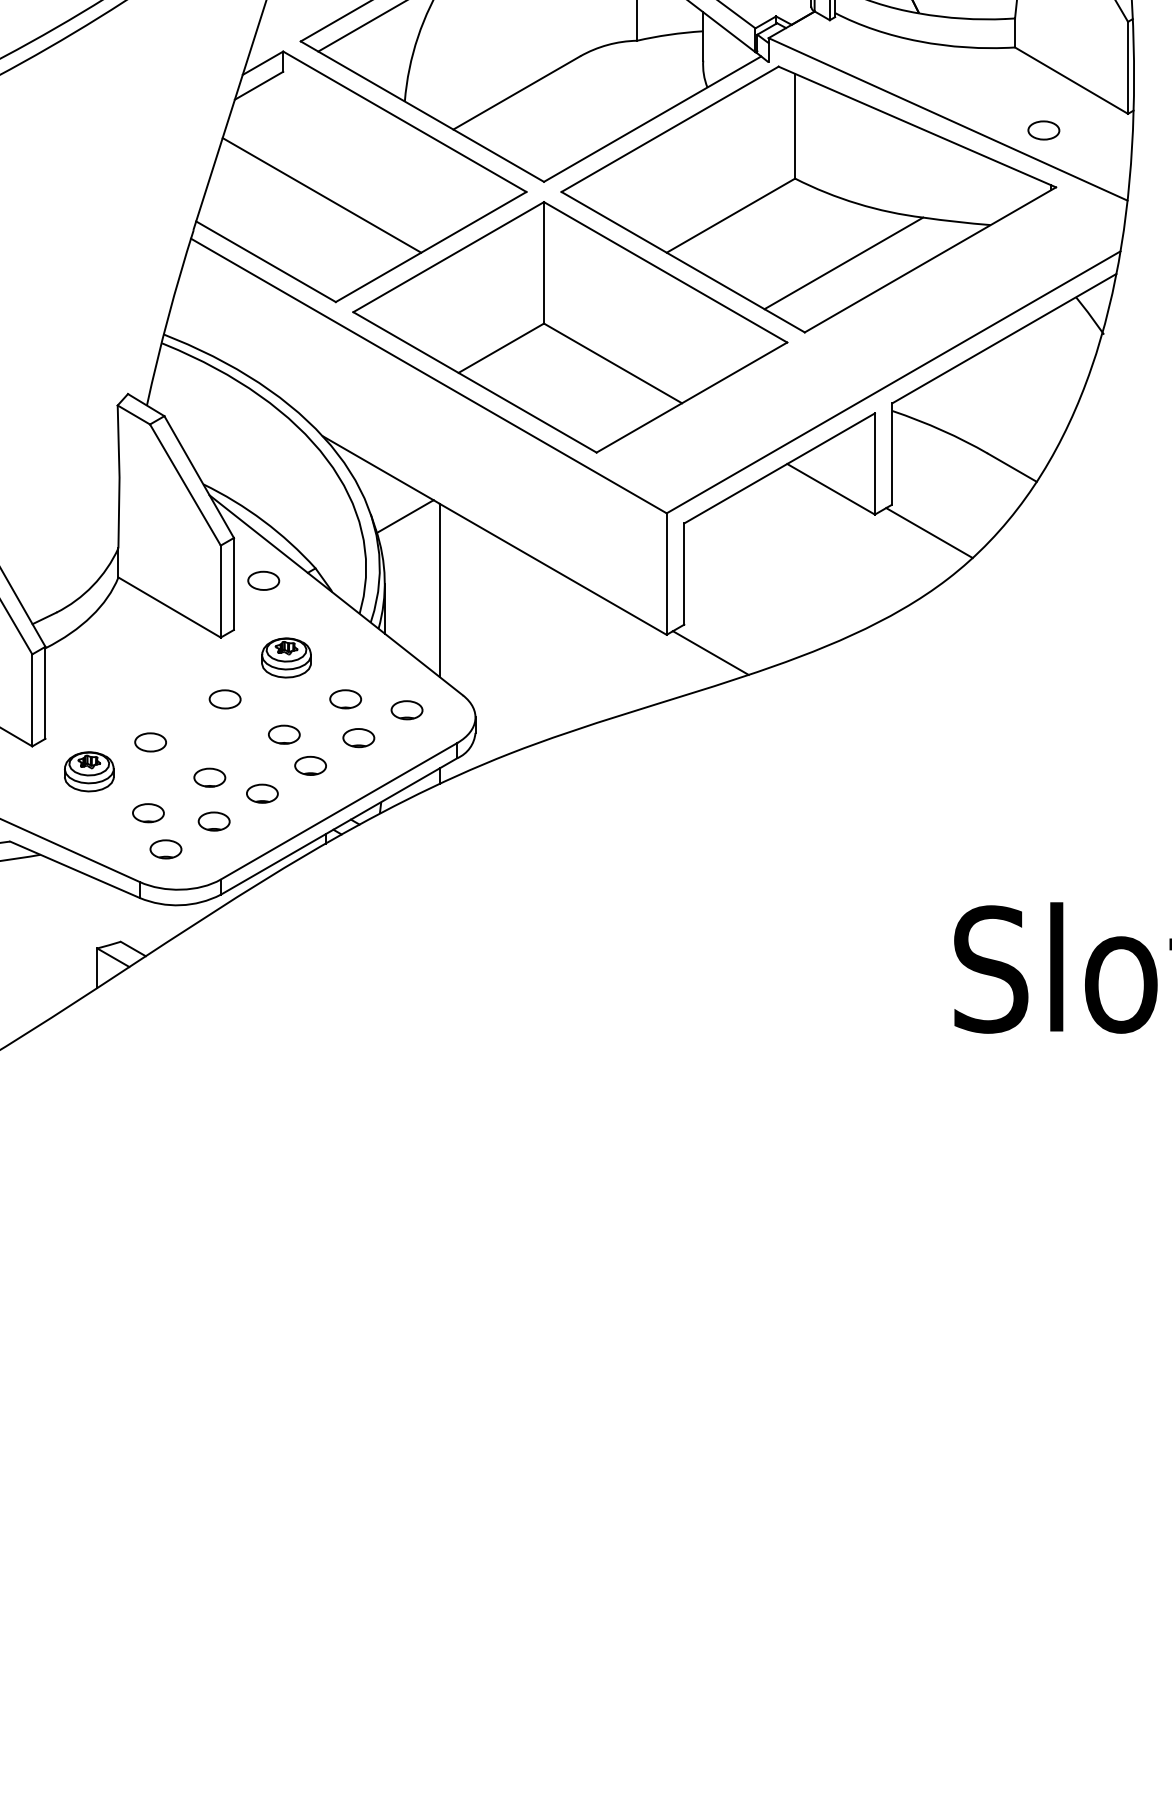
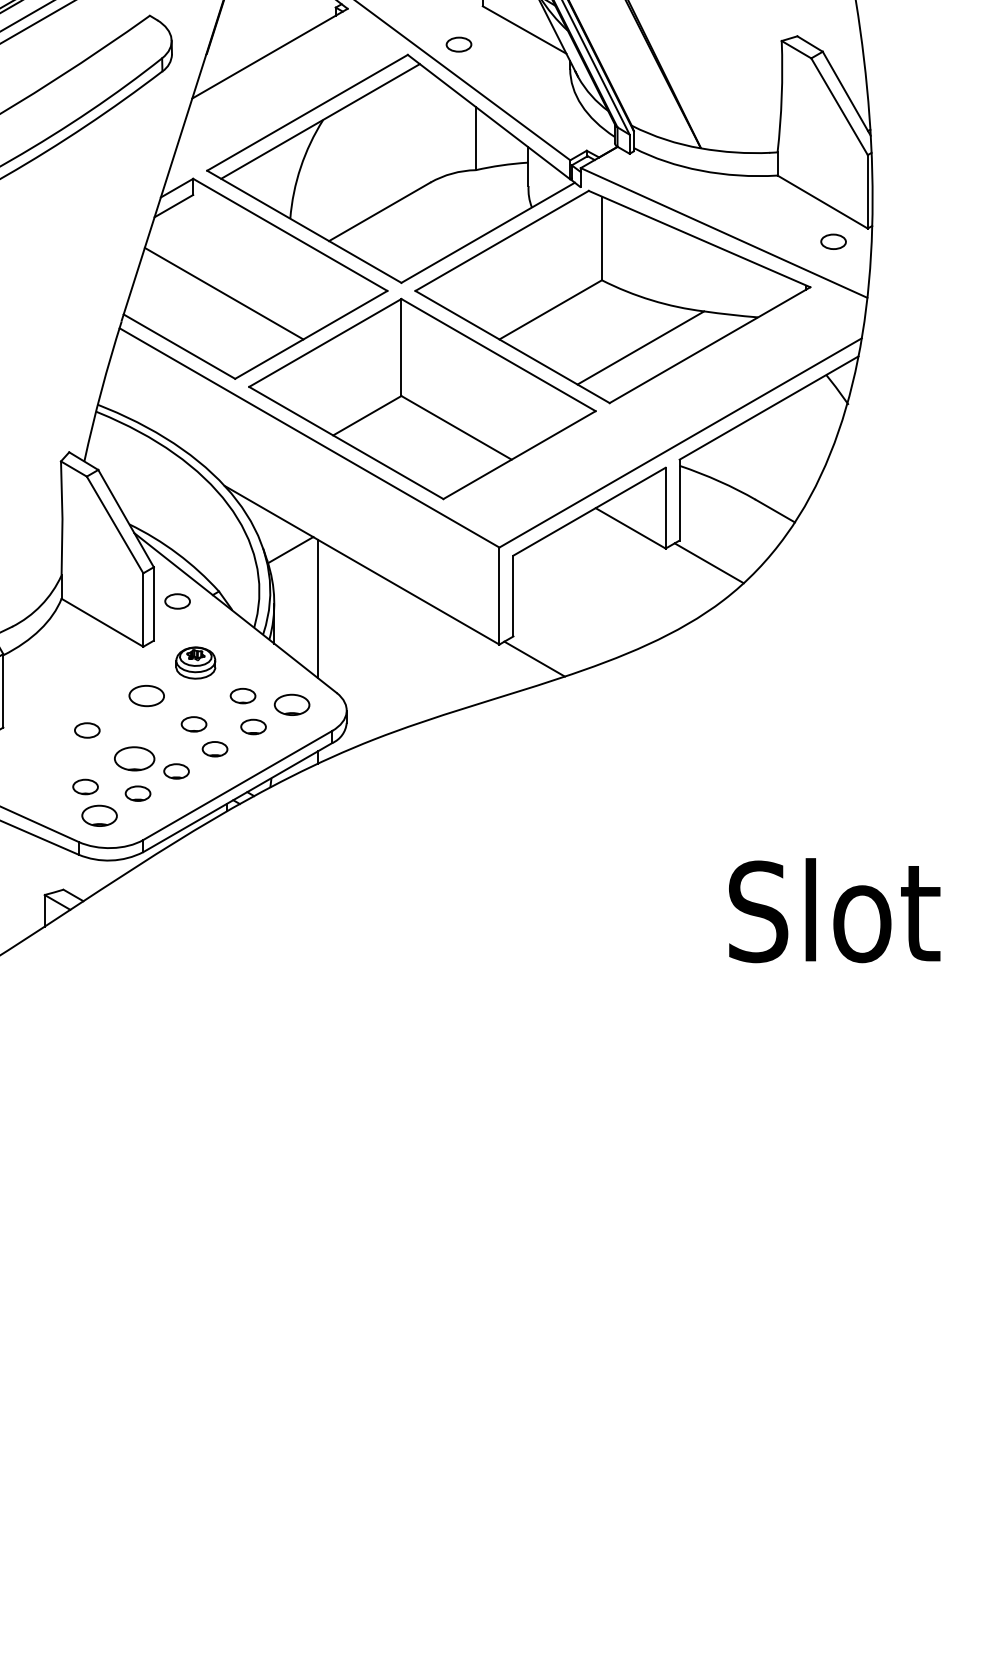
part: (1043, 130) -> (833, 241), moved
part: (224, 699) -> (146, 696), size x1.4
part: (406, 709) -> (291, 704), size x1.4
part: (89, 771) -> (38, 753), removed
part: (209, 777) -> (134, 758), size x1.6
part: (165, 848) -> (99, 815), size x1.4

